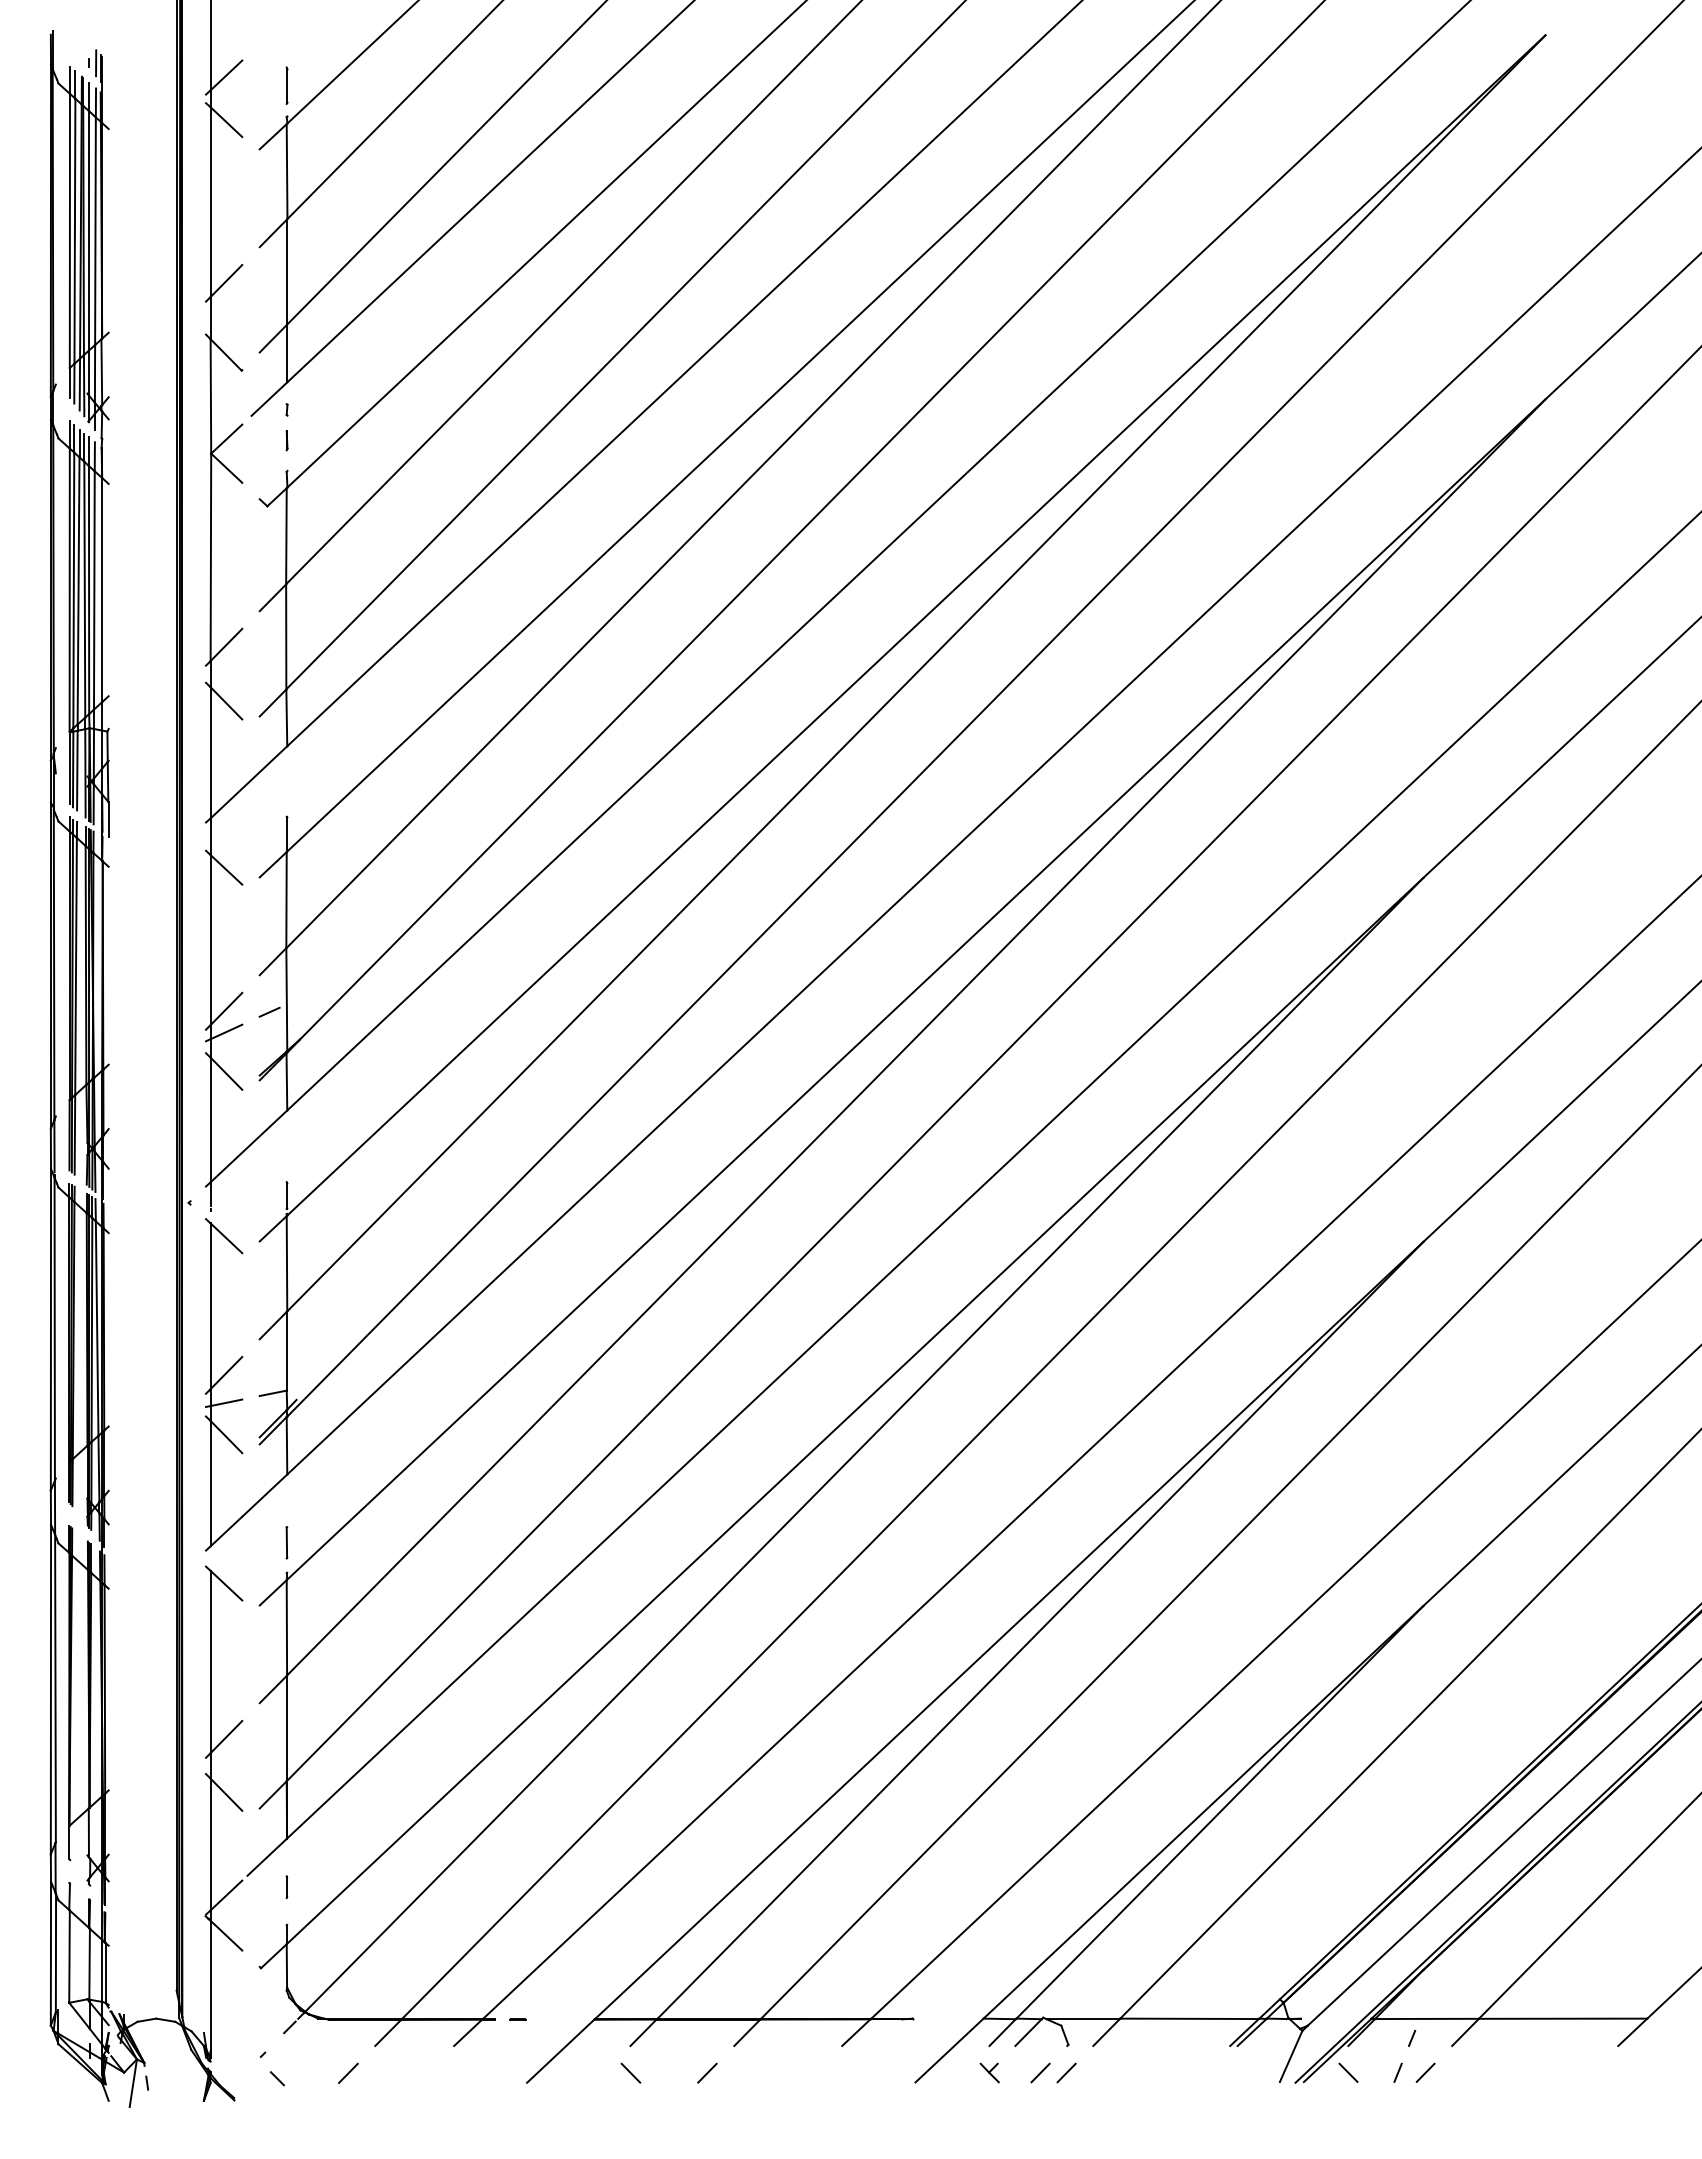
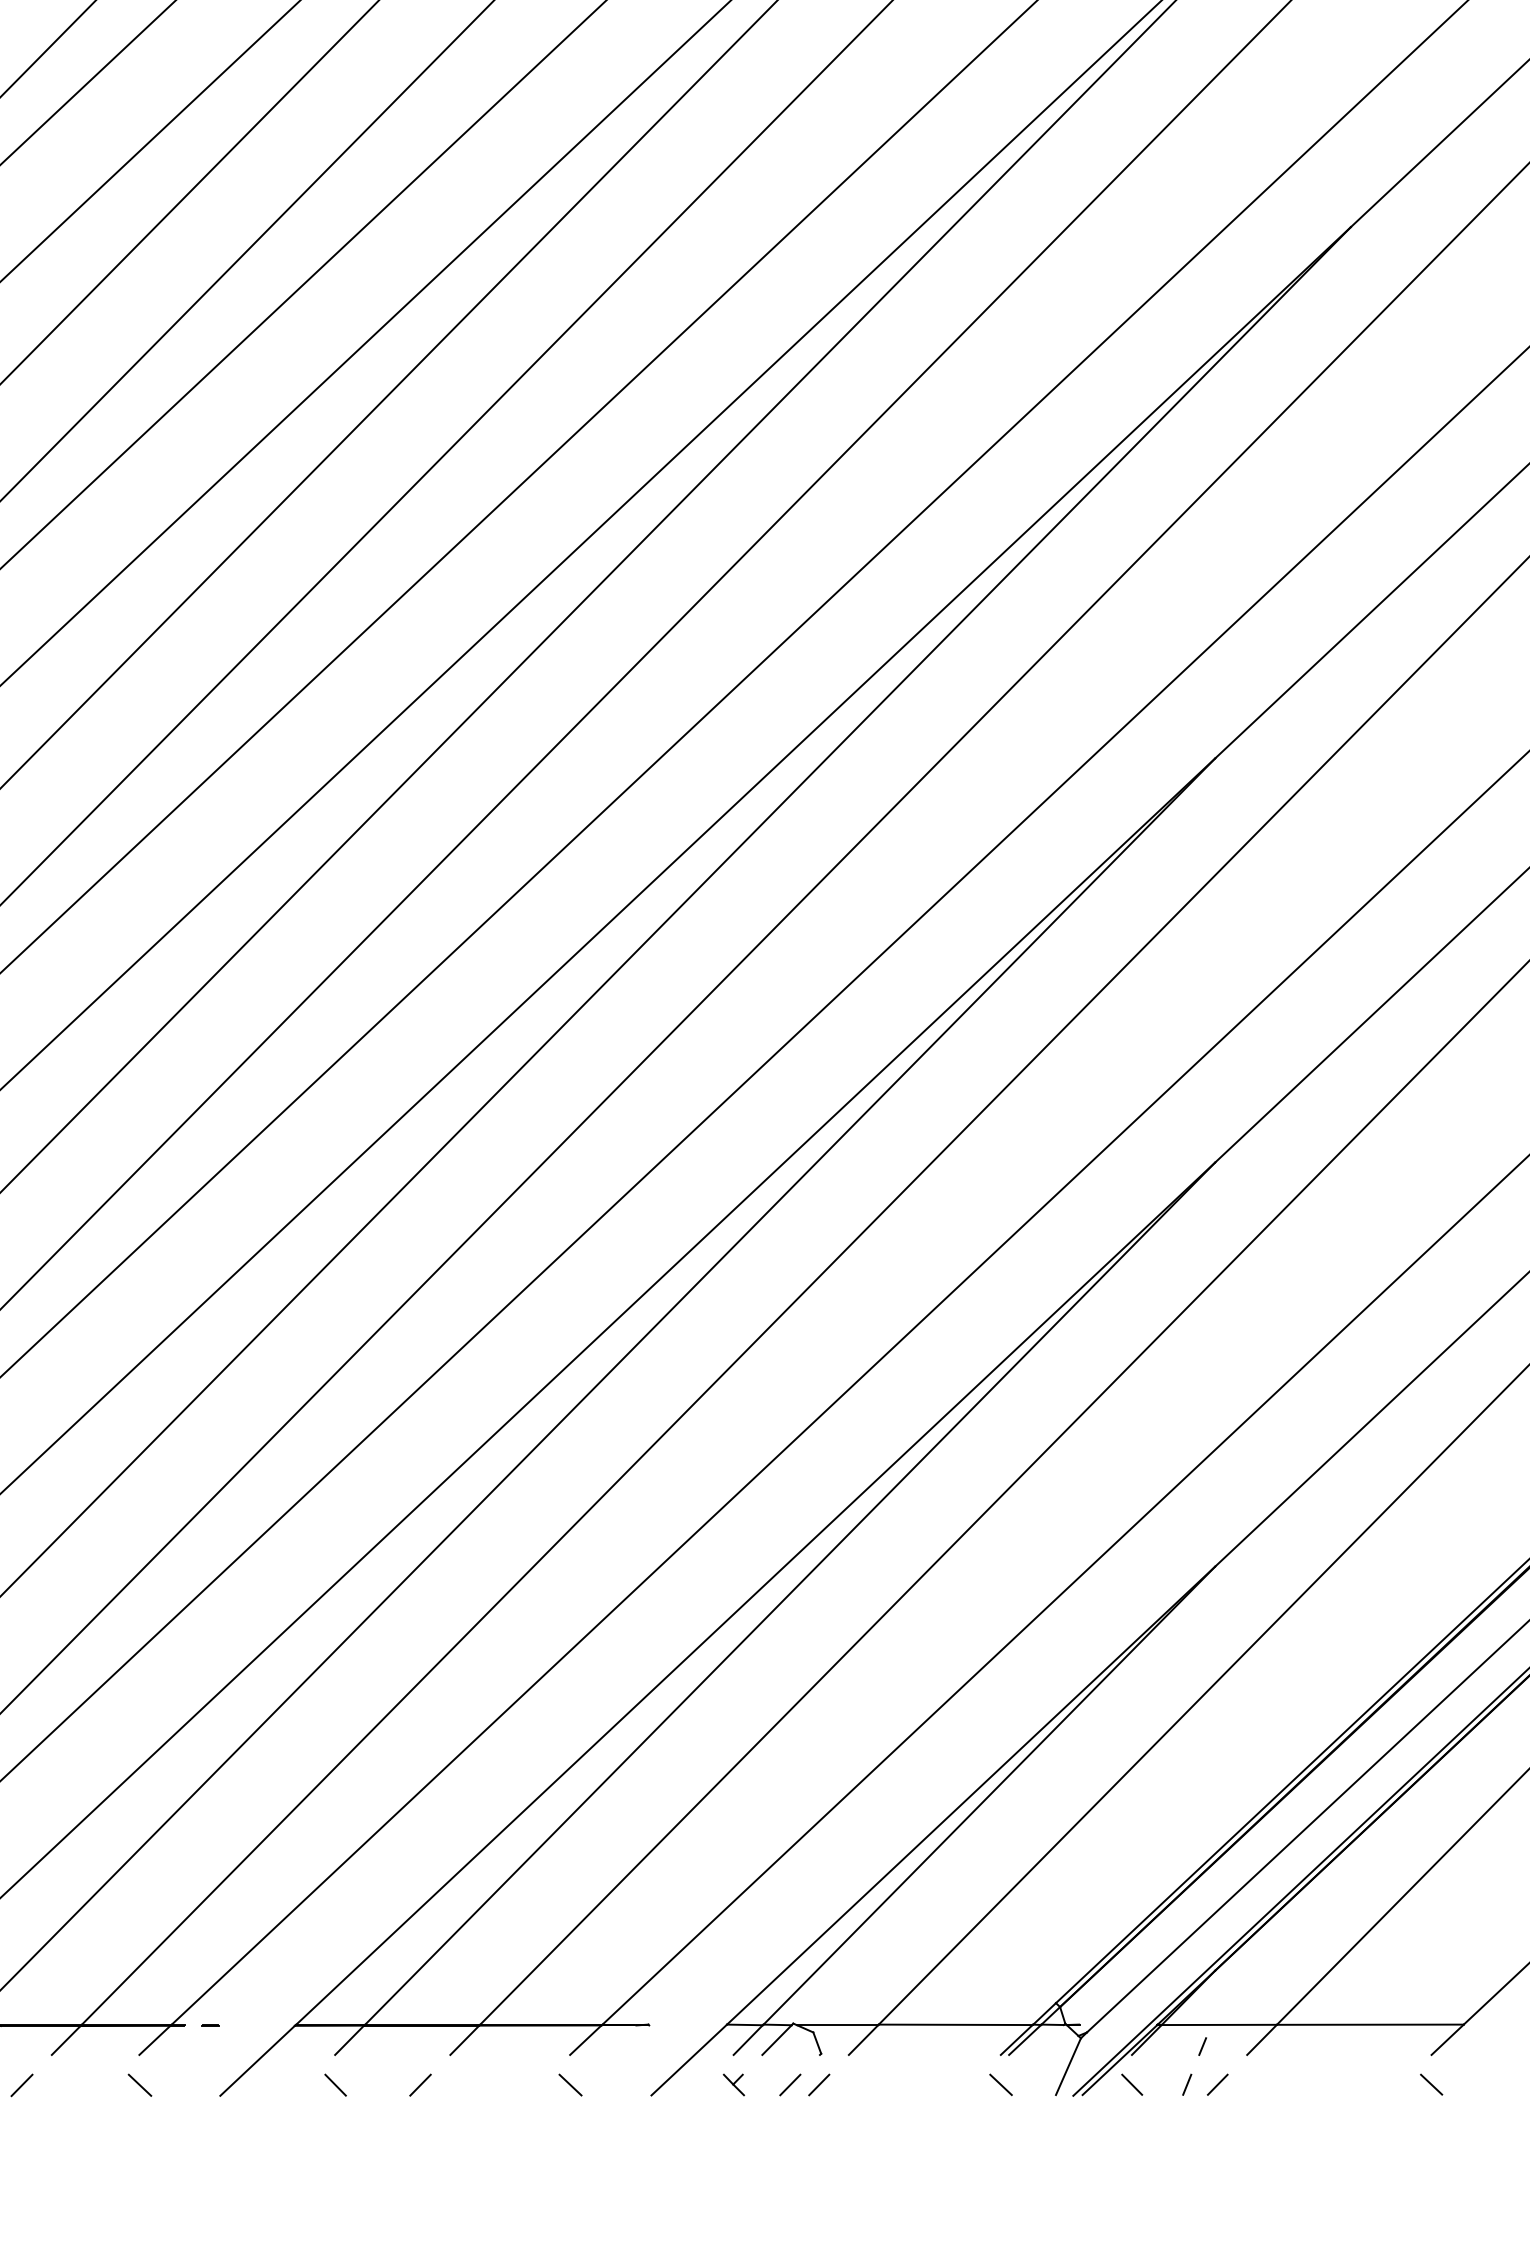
line: (454, 2072) -> (139, 2084), added
line: (842, 2072) -> (570, 2084), added
line: (1230, 2072) -> (1001, 2084), added
line: (1617, 2072) -> (1430, 2084), added

